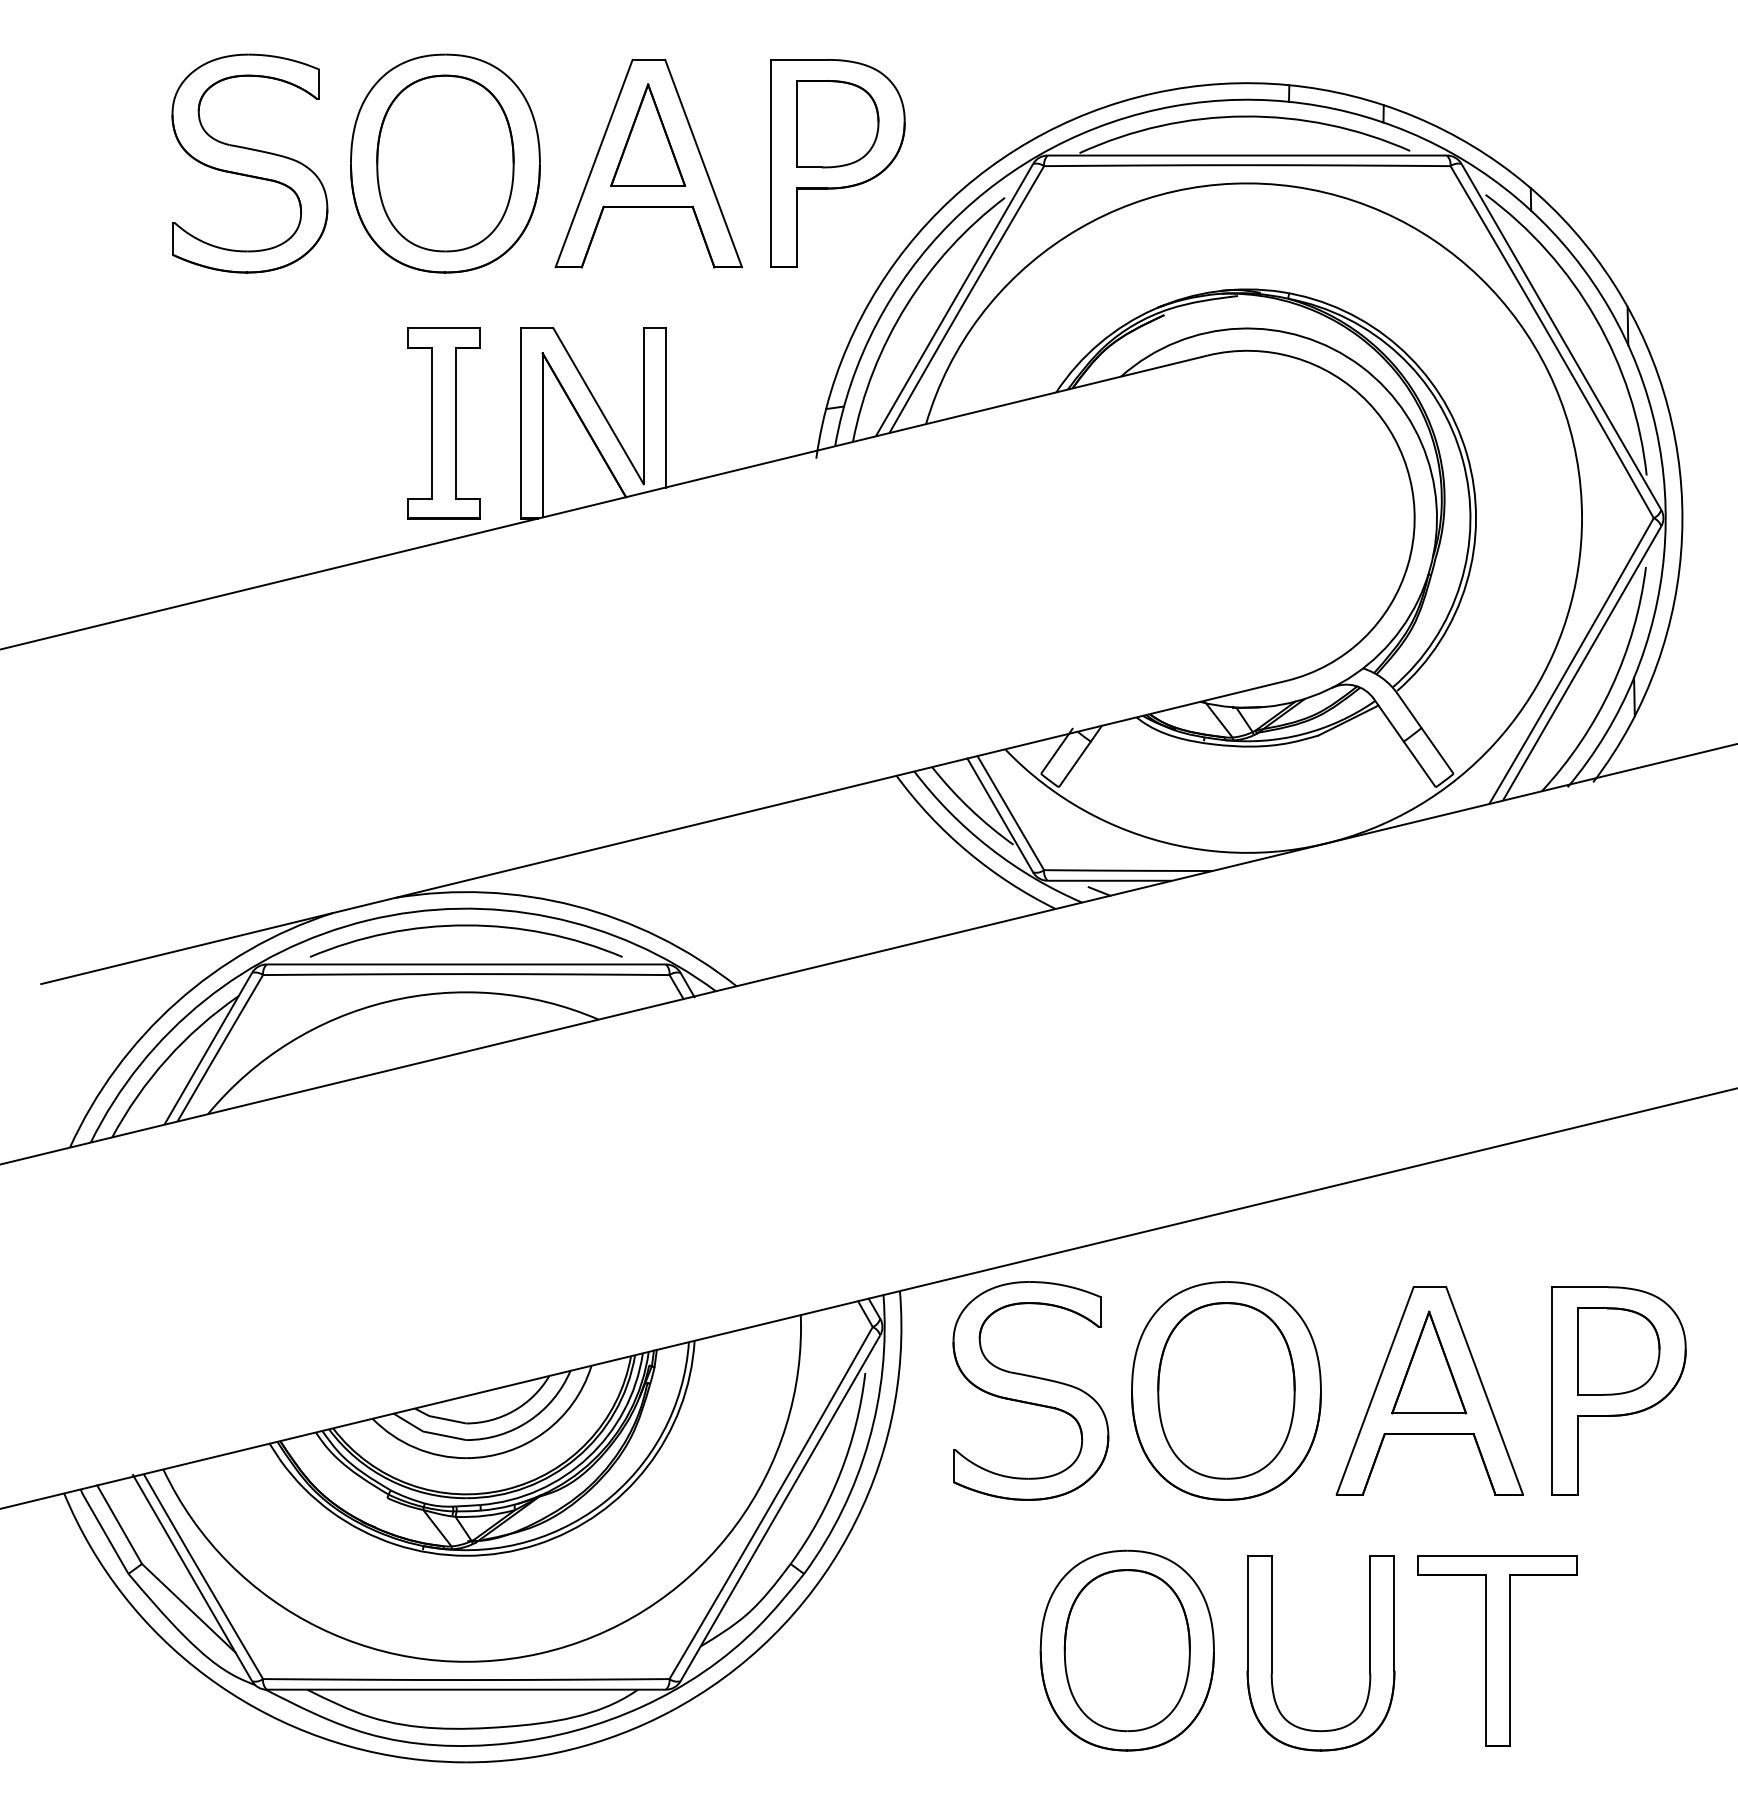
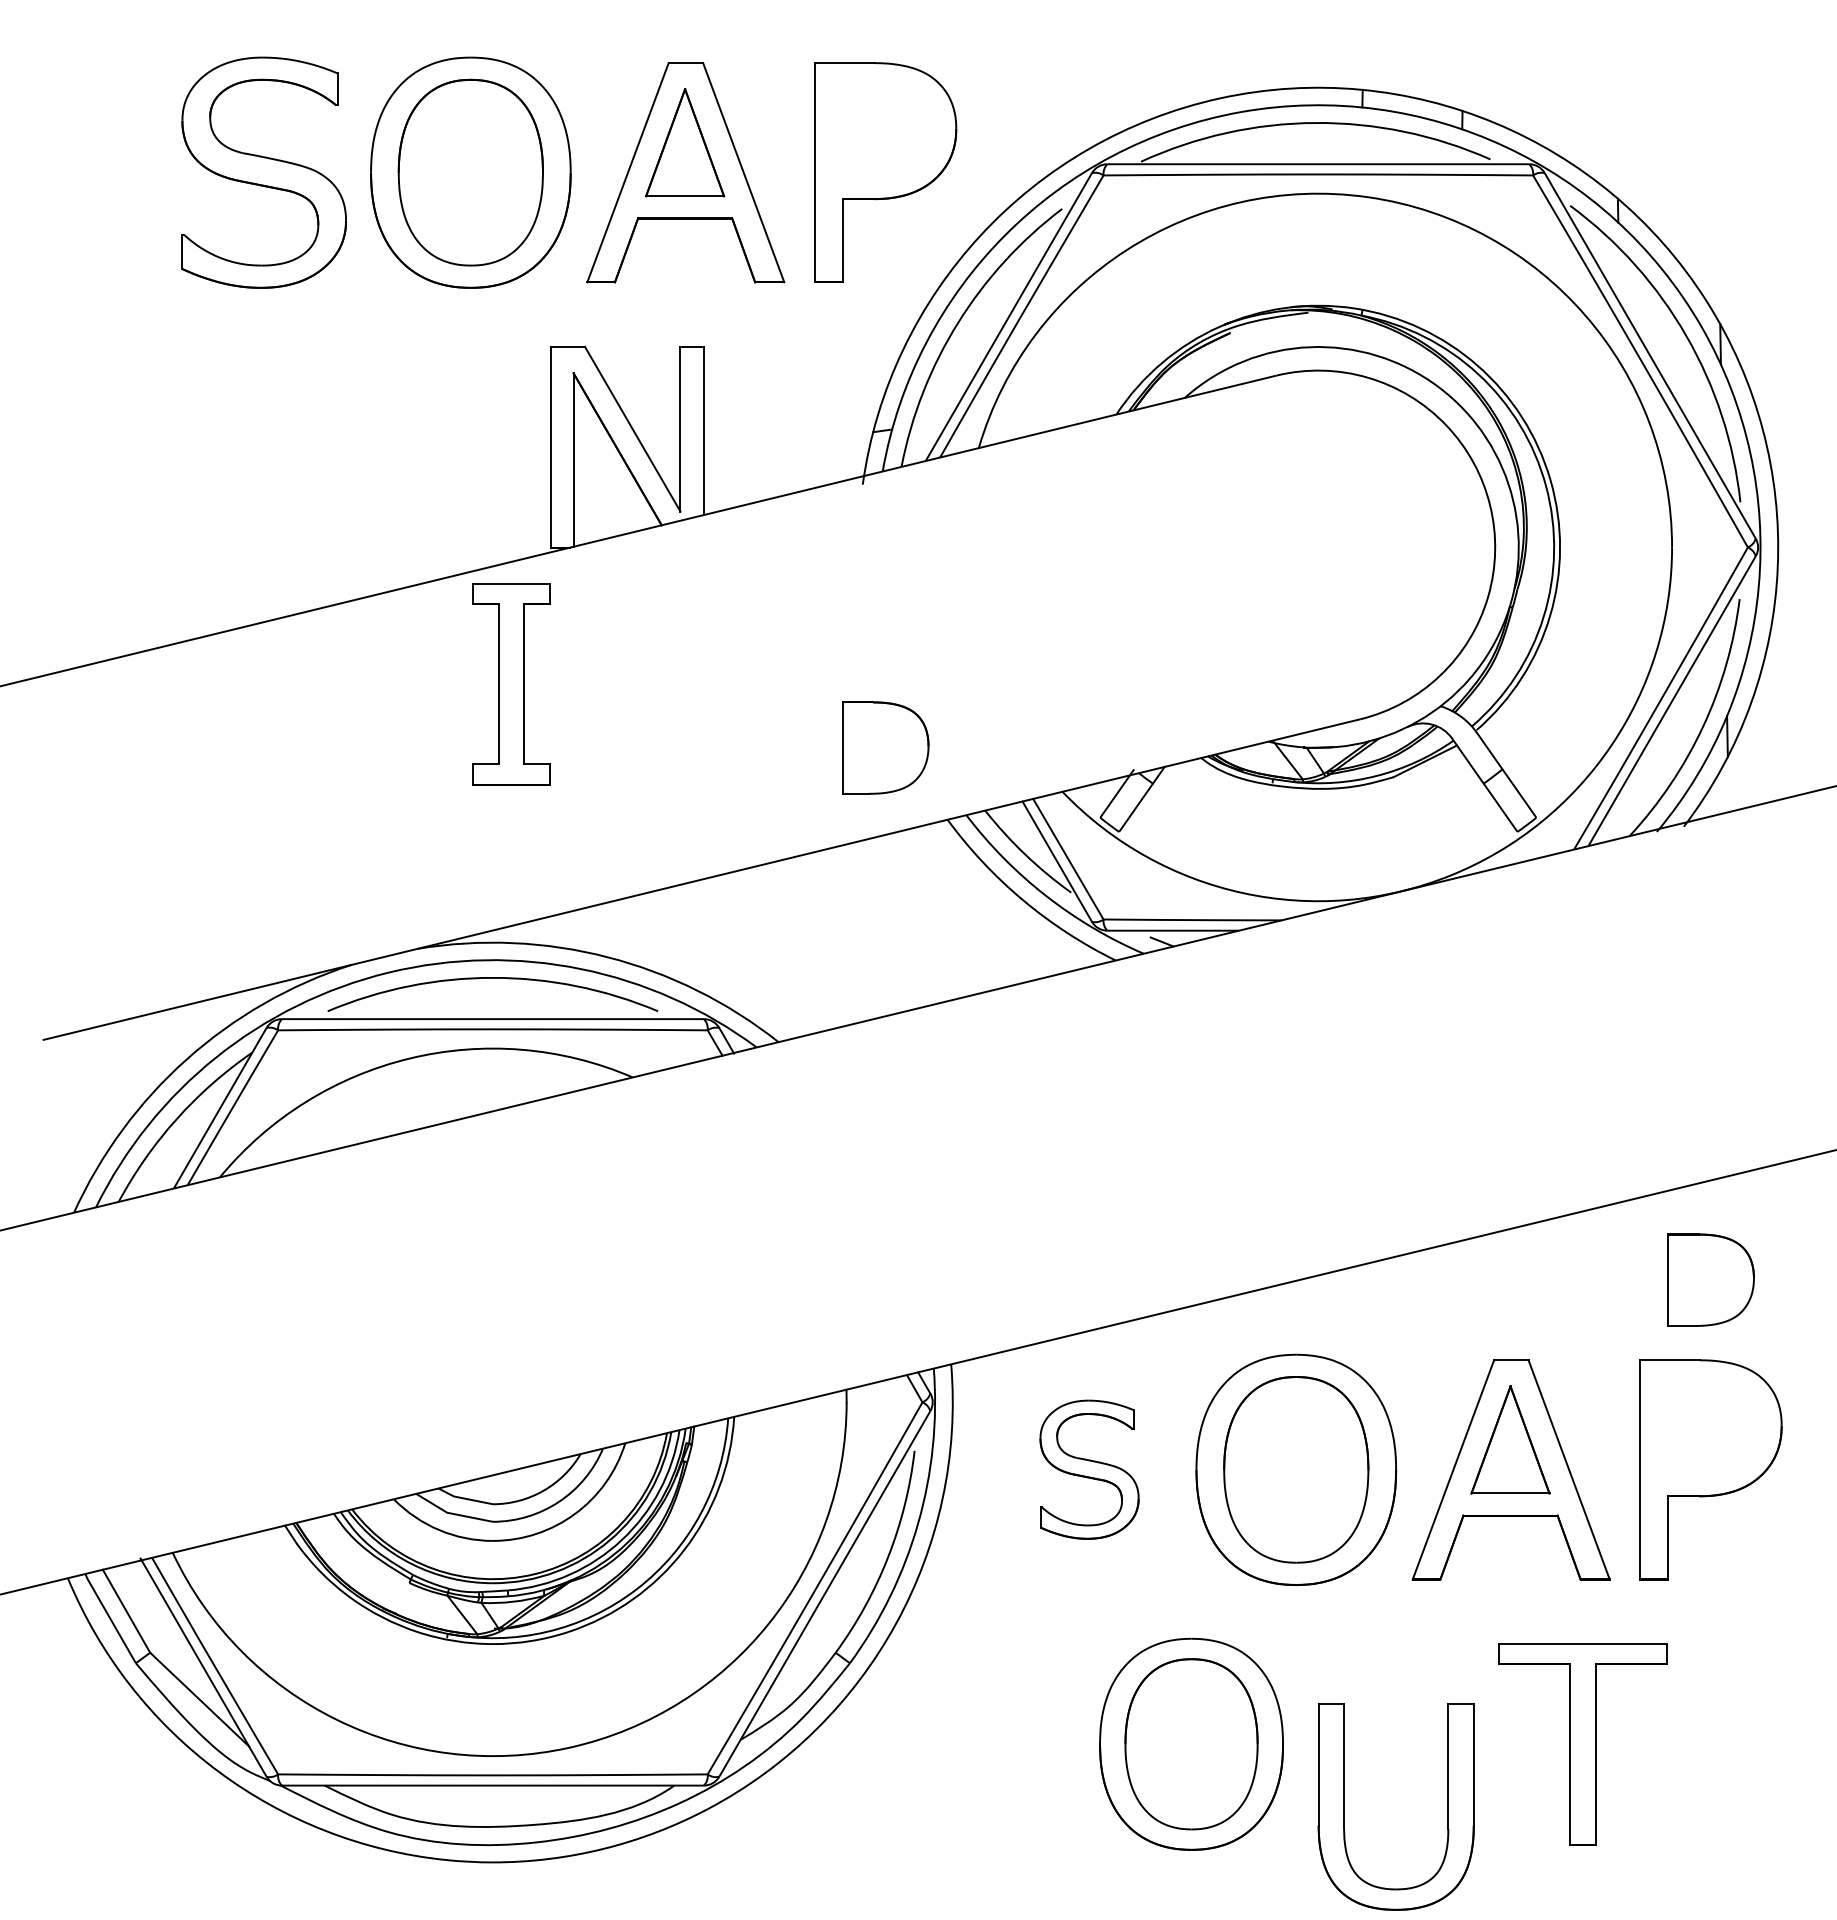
part: (837, 123) -> (885, 747), moved
part: (444, 423) -> (511, 684), moved
part: (1618, 1350) -> (1710, 1279), moved
part: (1030, 1390) -> (1089, 1469), size x0.6
part: (1272, 1652) -> (1344, 1806), moved

